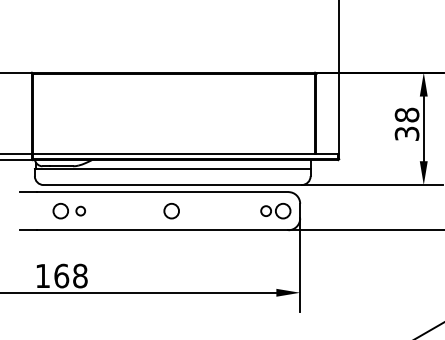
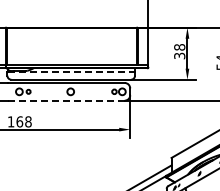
line: (175, 169) -> (72, 72), solid -> dashed
line: (164, 229) -> (67, 100), solid -> dashed

